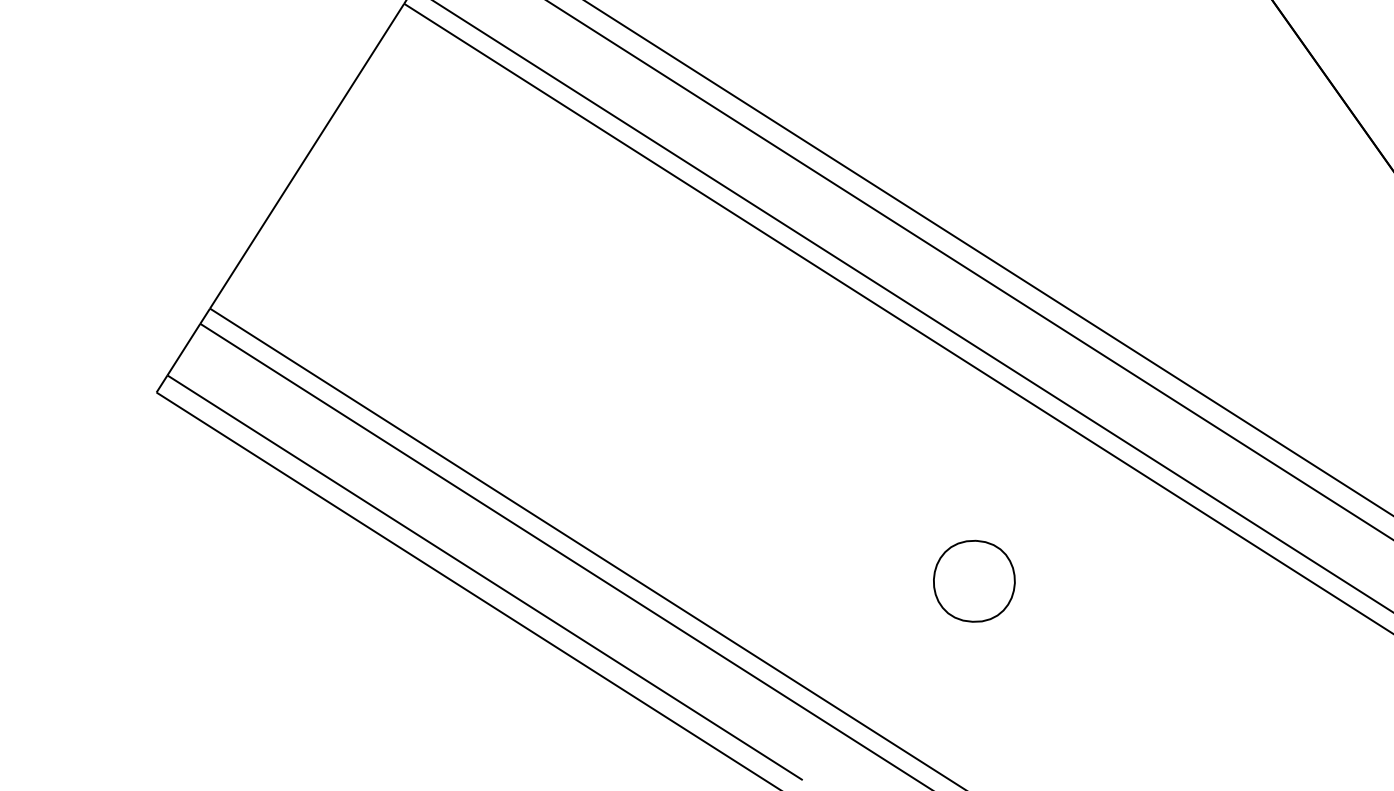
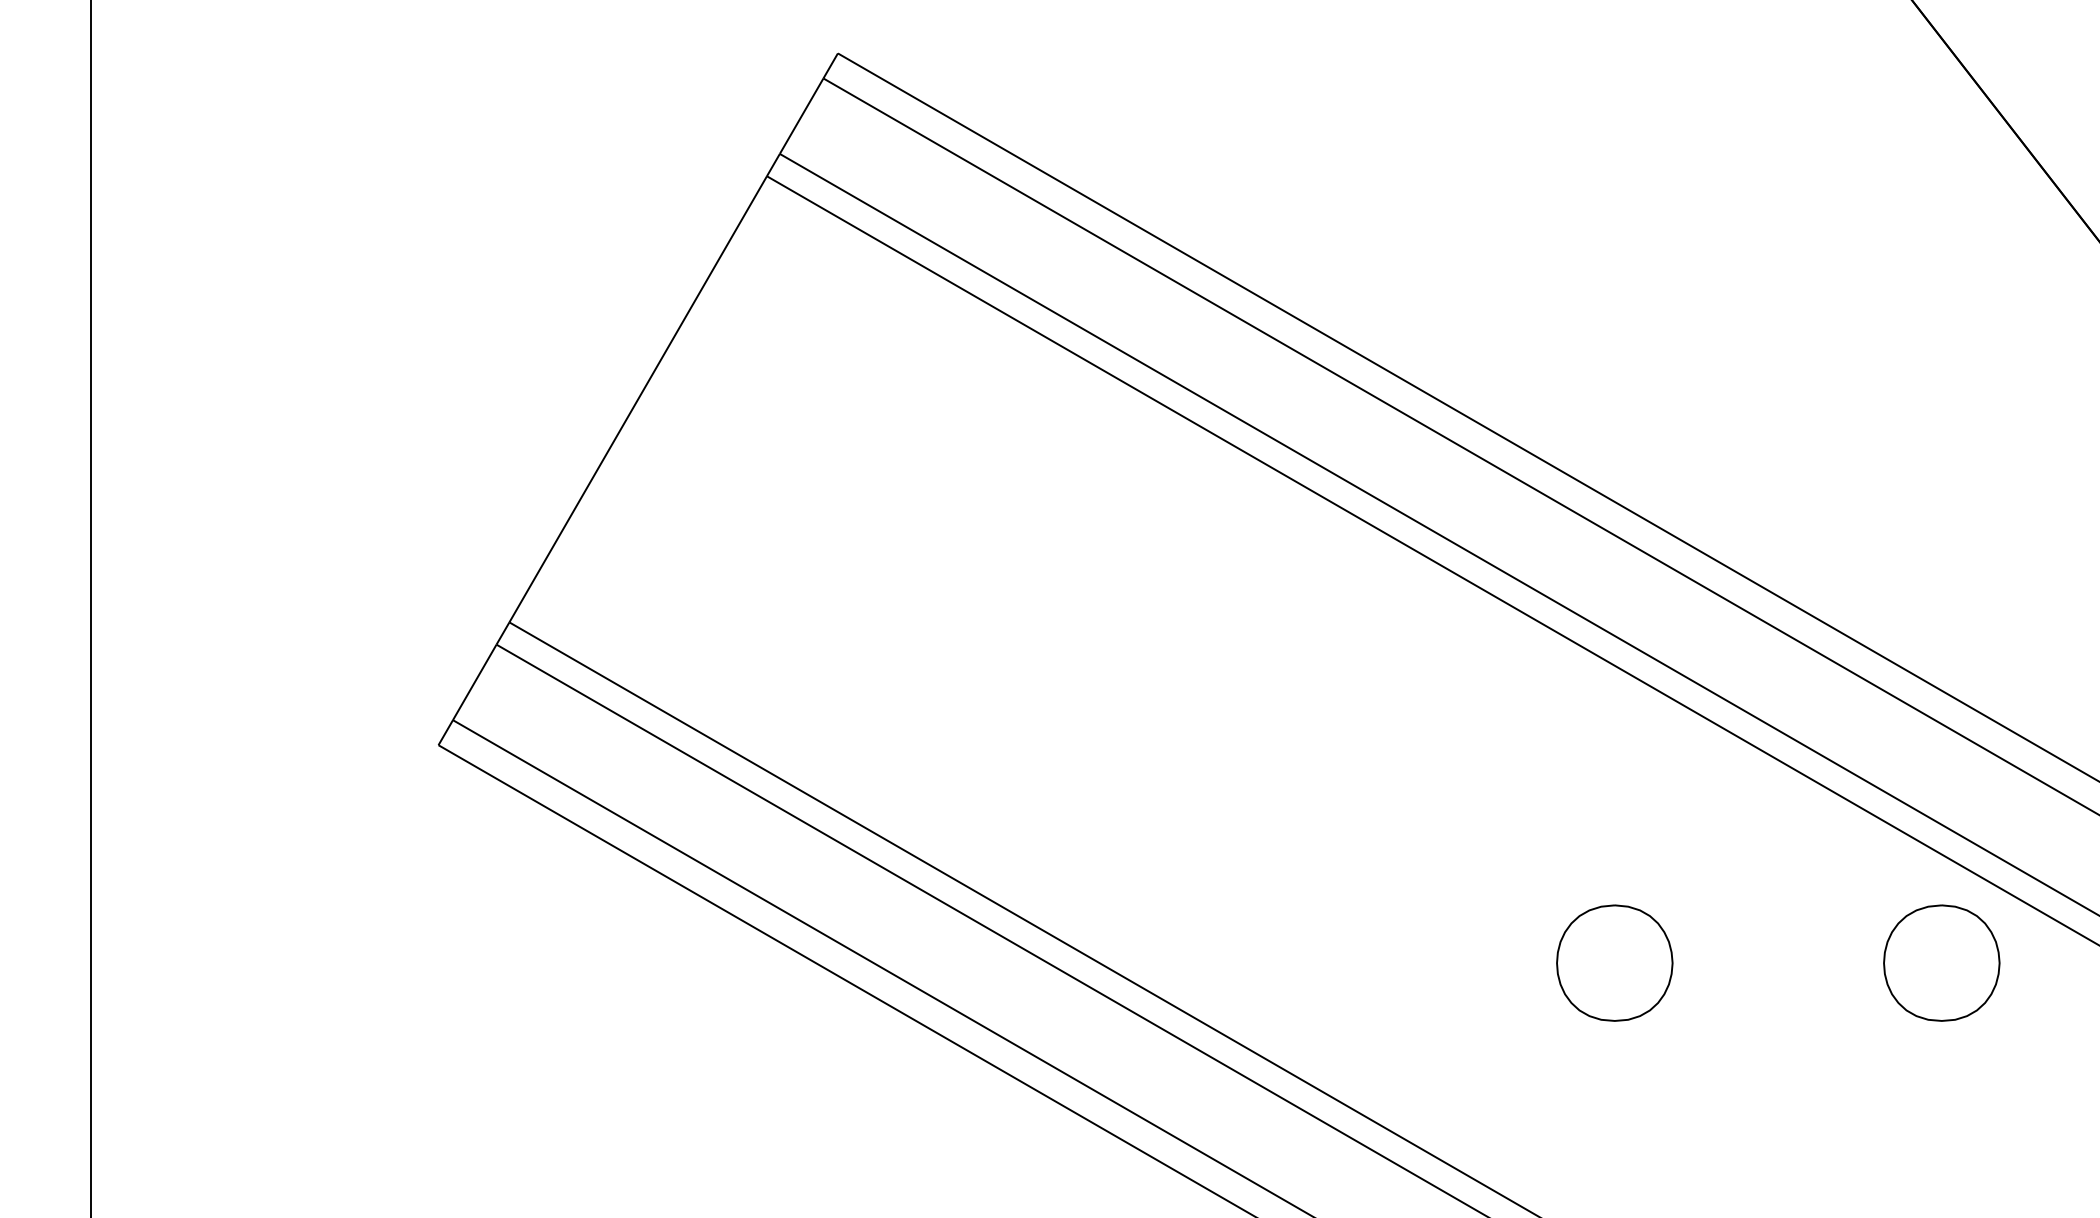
part: (1203, 590) -> (1941, 962), added

